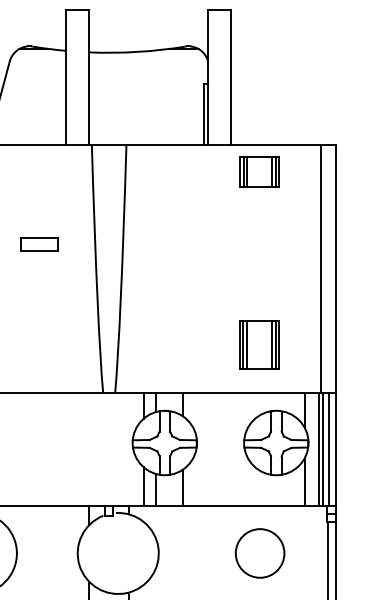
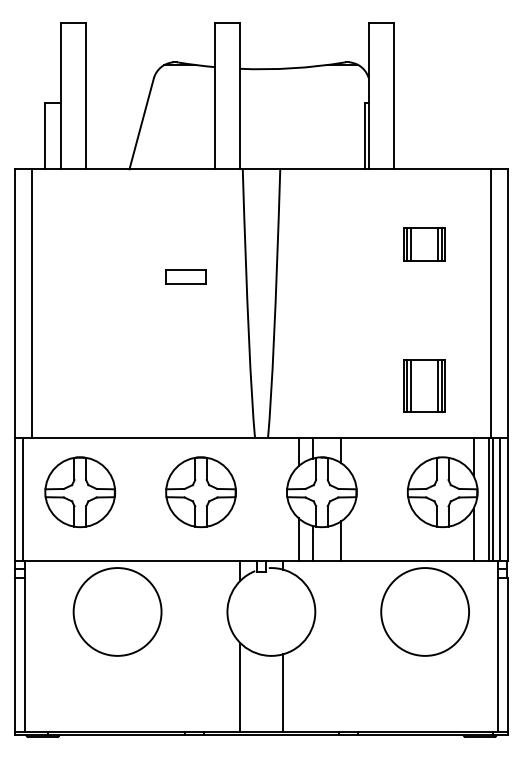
part: (259, 172) -> (424, 244), moved
part: (52, 443) -> (200, 492), added
circle: (260, 553) -> (425, 611), size x1.67

